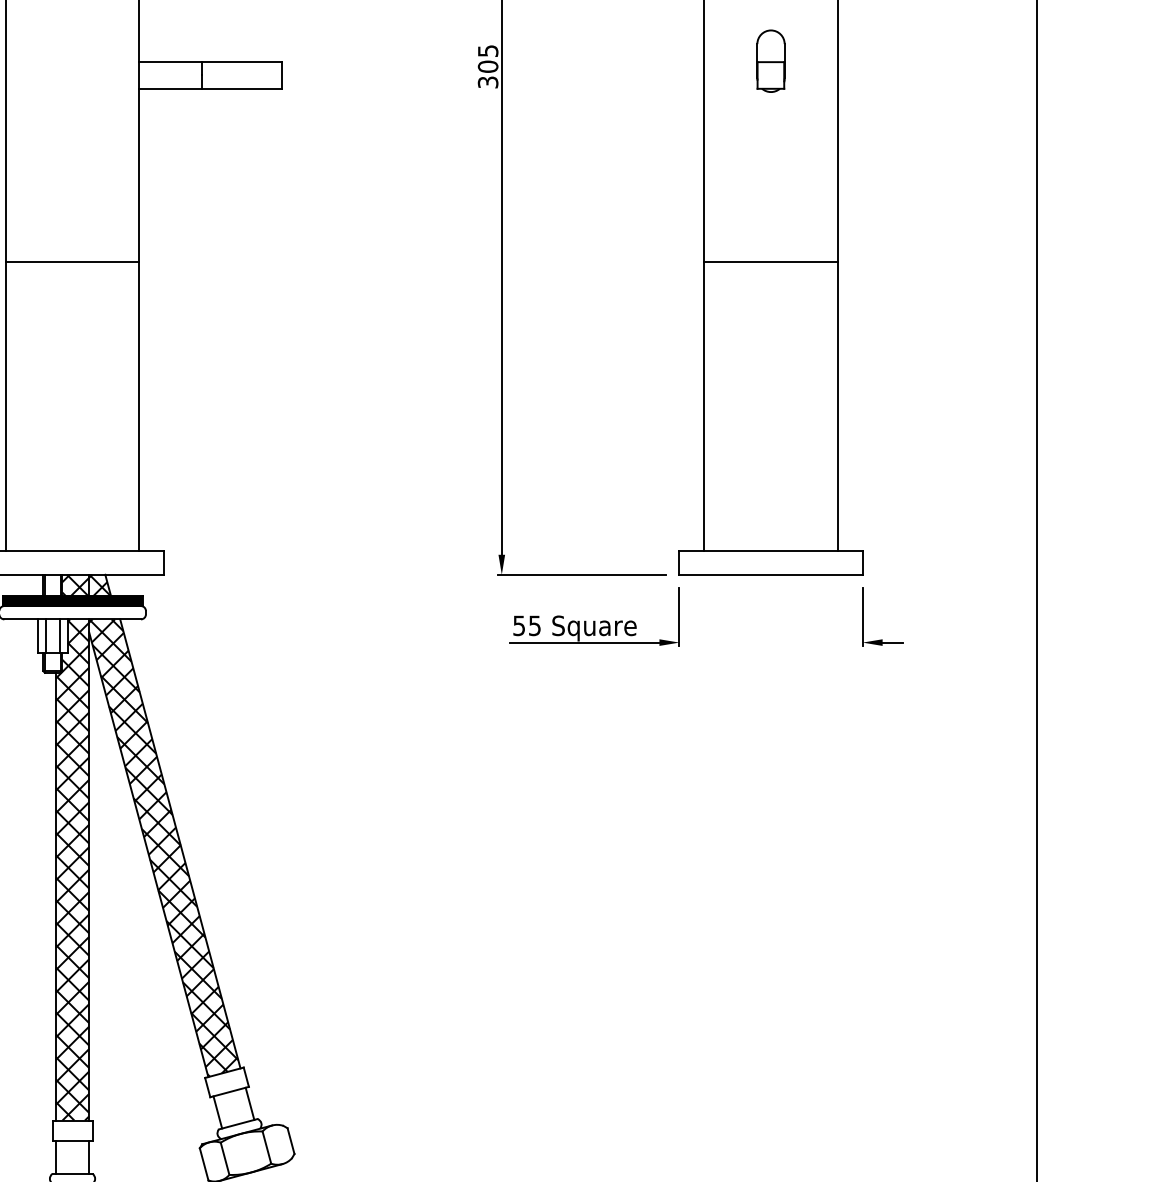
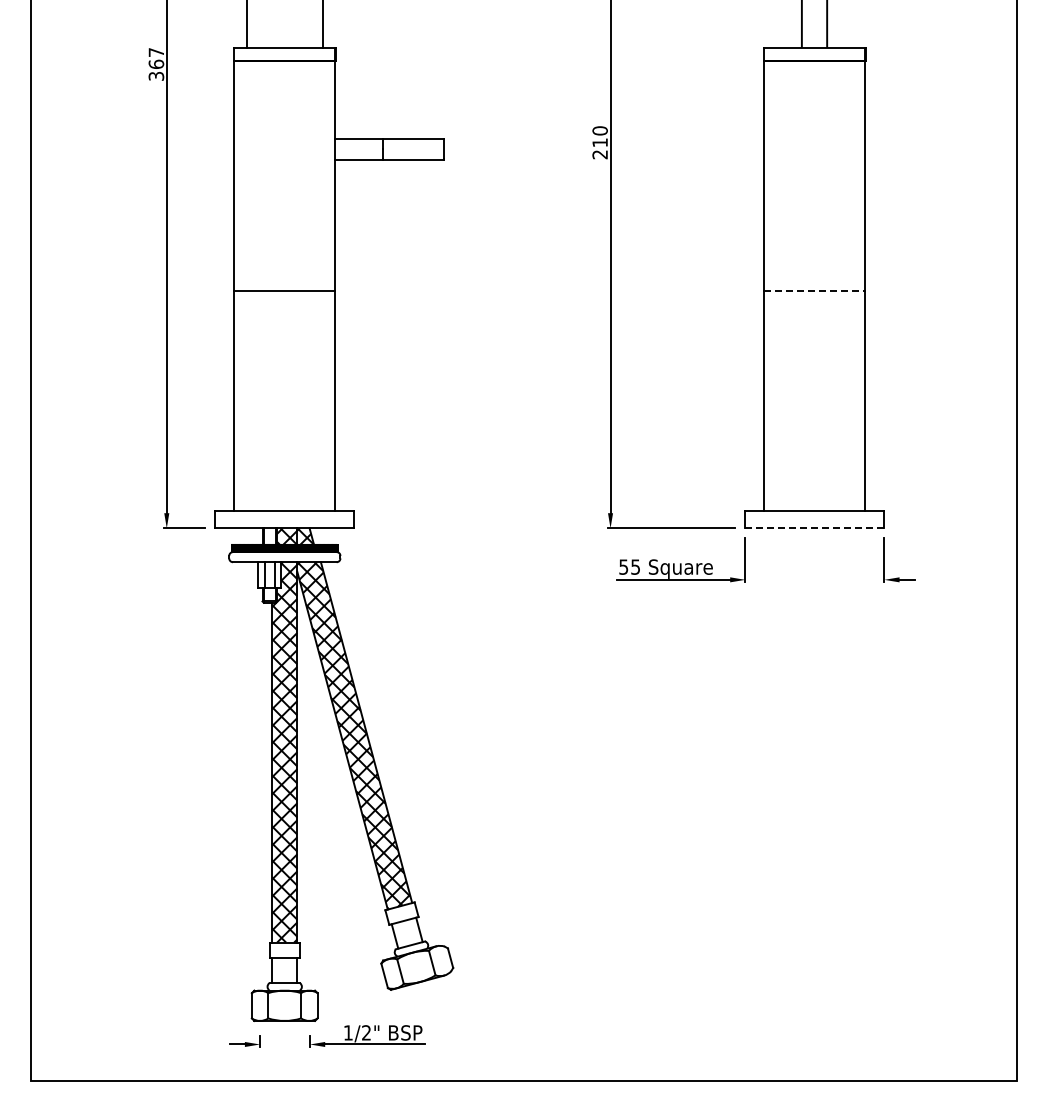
part: (770, 61) -> (814, 138), removed
text: (487, 66) -> (599, 142), 305 -> 210
line: (770, 261) -> (814, 290), solid -> dashed
line: (770, 574) -> (814, 528), solid -> dashed

